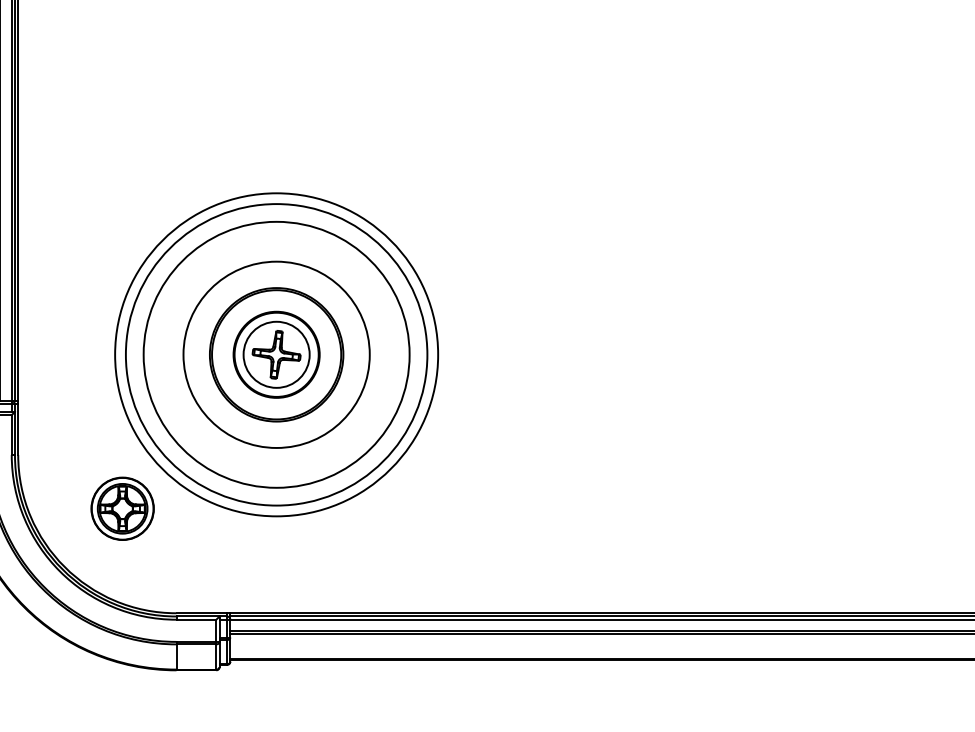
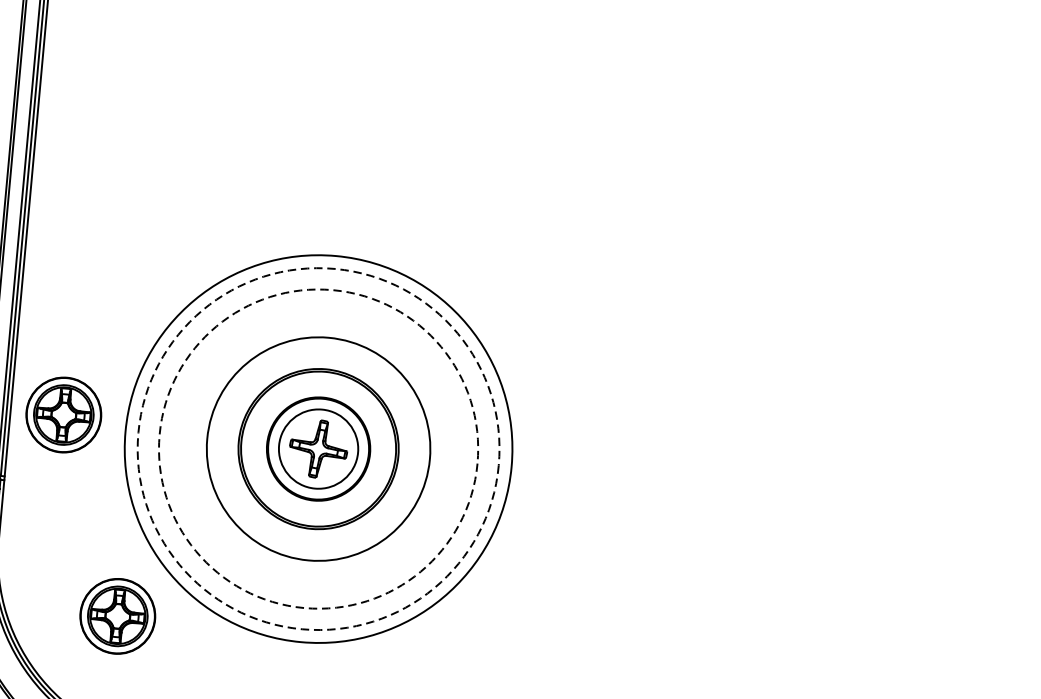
part: (62, 345) -> (63, 414), added
circle: (276, 354) -> (318, 448), solid -> dashed
circle: (276, 354) -> (318, 448), solid -> dashed

